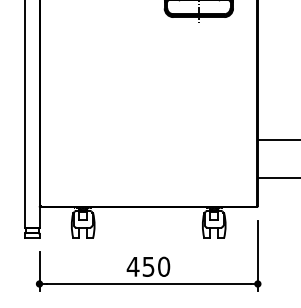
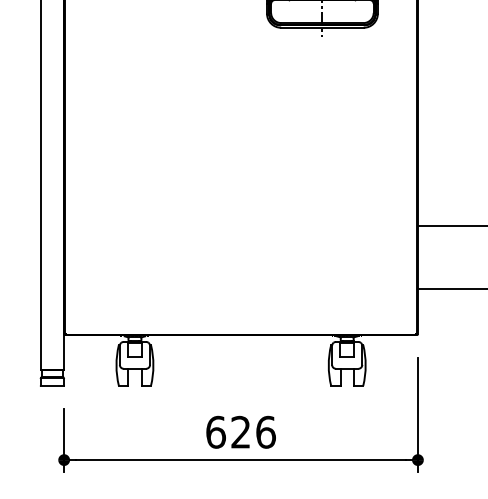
text: (148, 266) -> (240, 431), 450 -> 626

